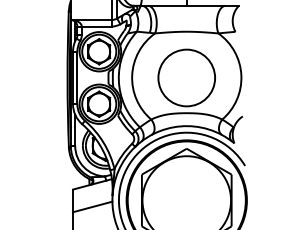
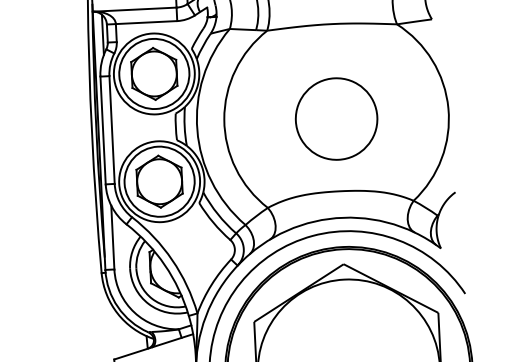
circle: (186, 77) -> (335, 118), size x0.7

